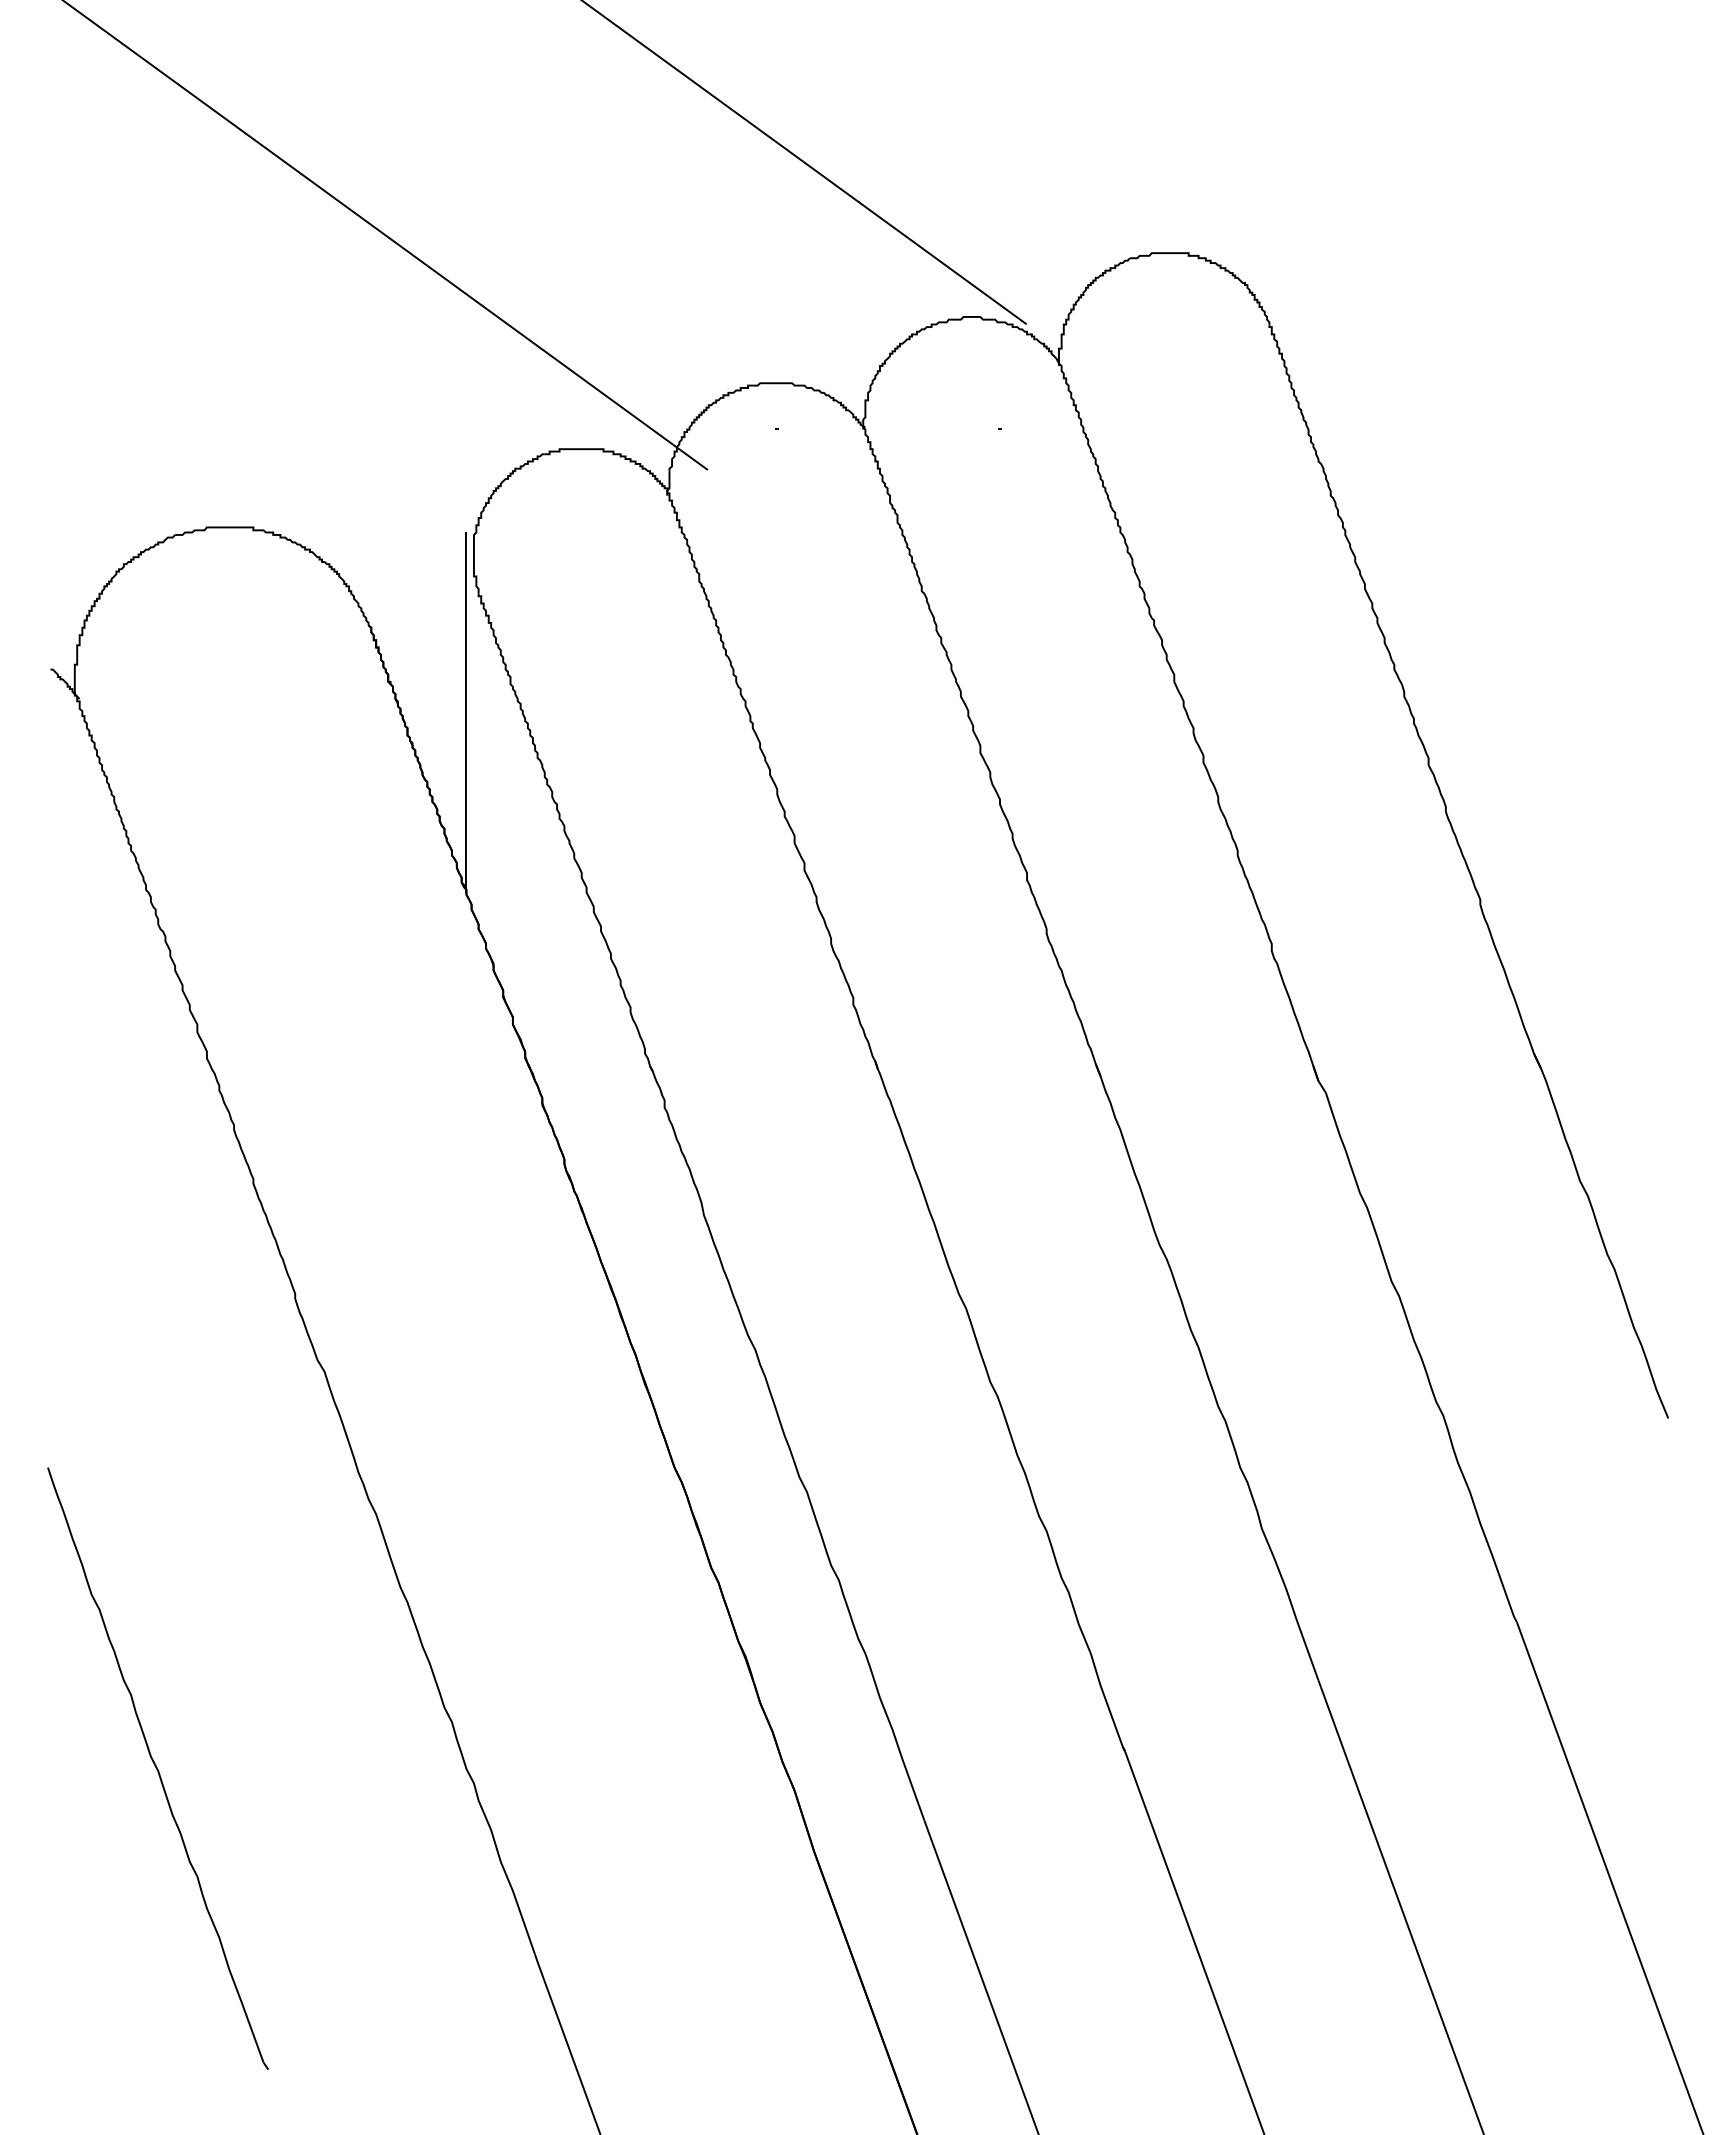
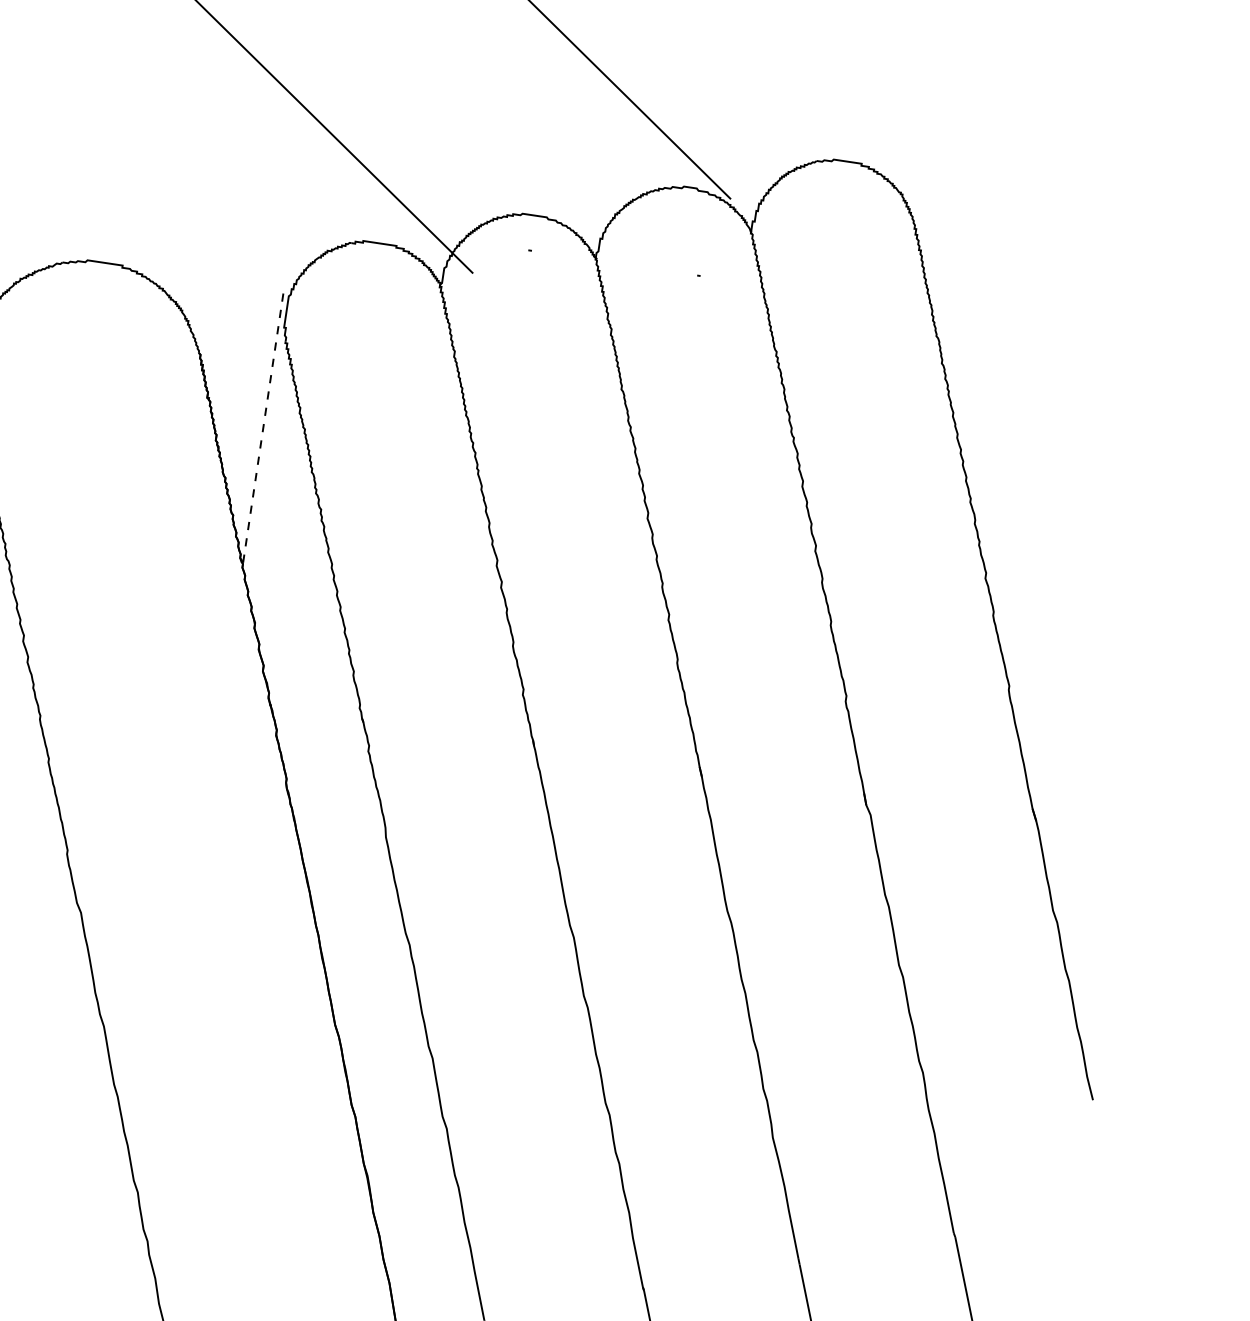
line: (466, 713) -> (262, 430), solid -> dashed

